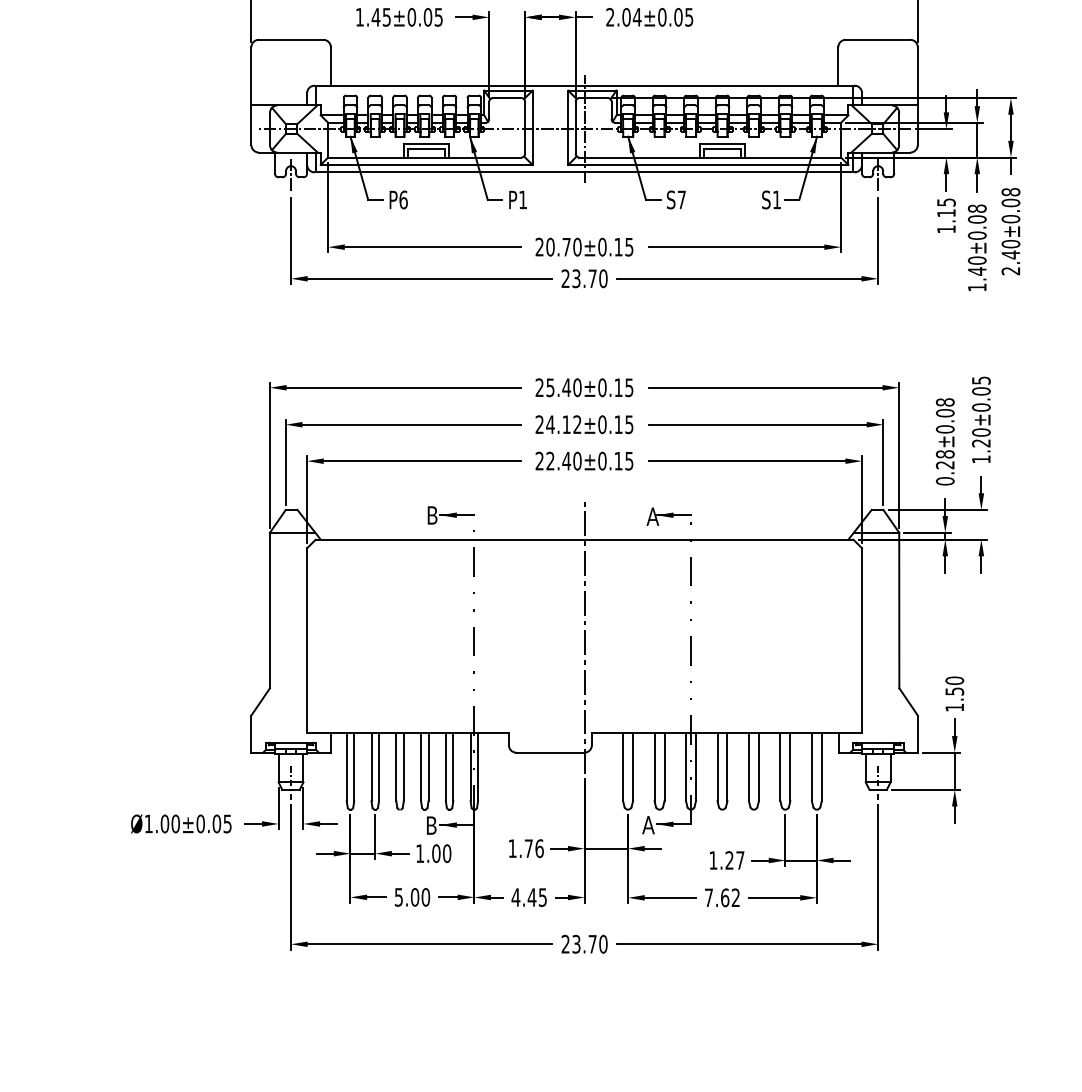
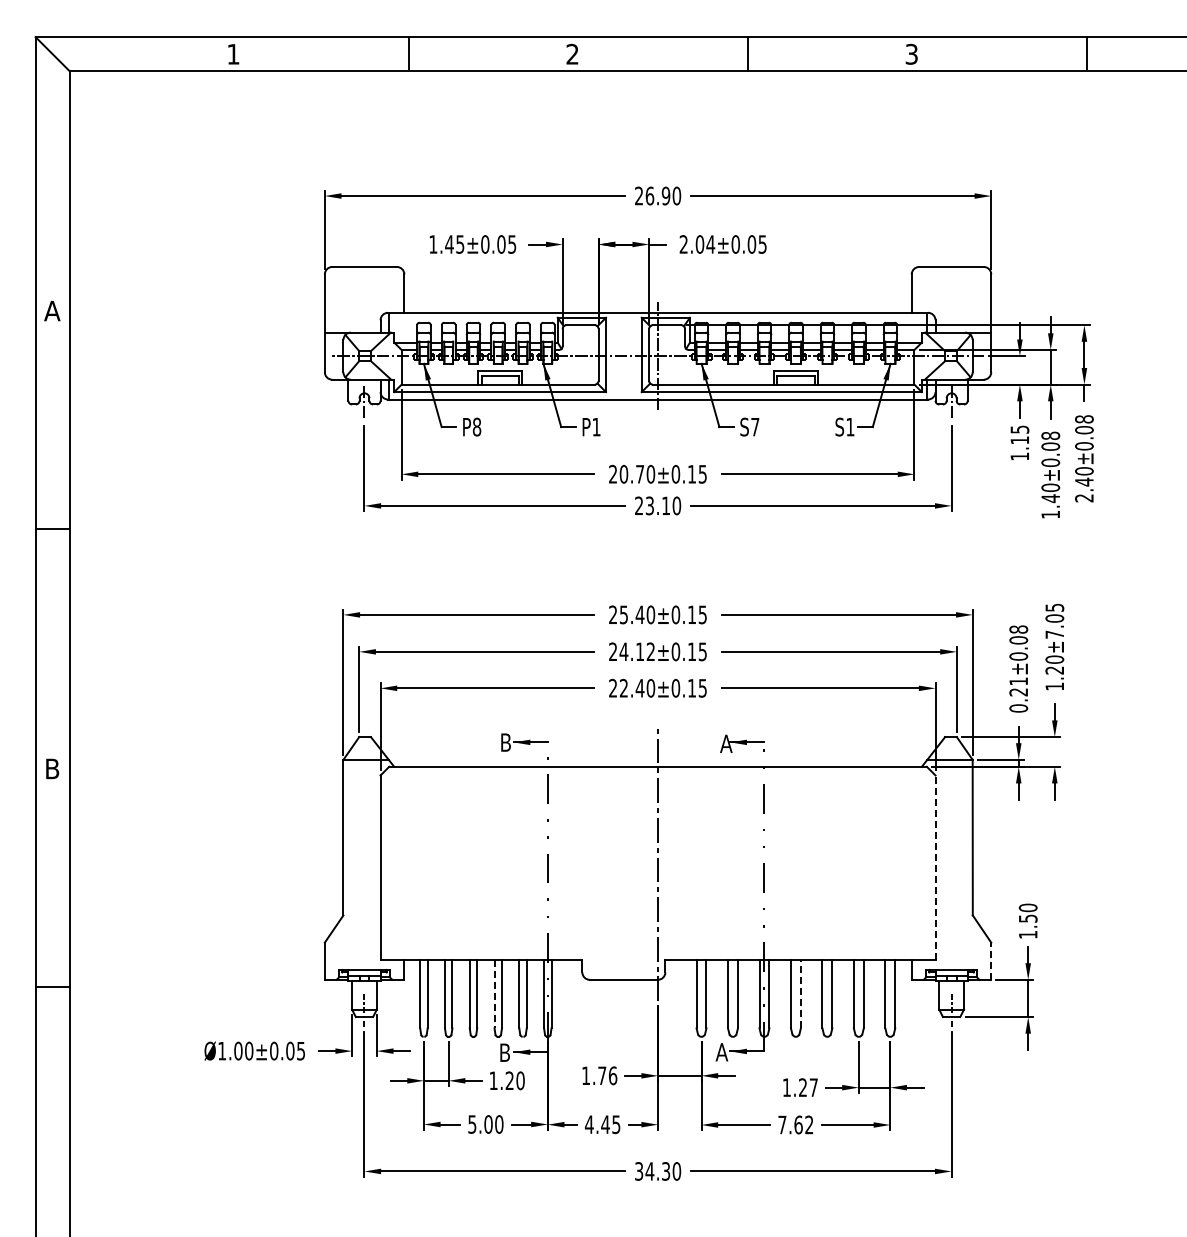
text: (403, 199) -> (476, 426), P6 -> P8
text: (592, 278) -> (665, 505), 23.70 -> 23.10
text: (981, 407) -> (1054, 634), 1.20±0.05 -> 1.20±7.05
text: (945, 454) -> (1018, 681), 0.28±0.08 -> 0.21±0.08
line: (862, 640) -> (935, 867), solid -> dashed
line: (918, 734) -> (991, 961), solid -> dashed
line: (727, 766) -> (800, 993), solid -> dashed
line: (421, 767) -> (494, 994), solid -> dashed
text: (436, 853) -> (509, 1080), 1.00 -> 1.20
text: (579, 944) -> (652, 1171), 23.70 -> 34.30

